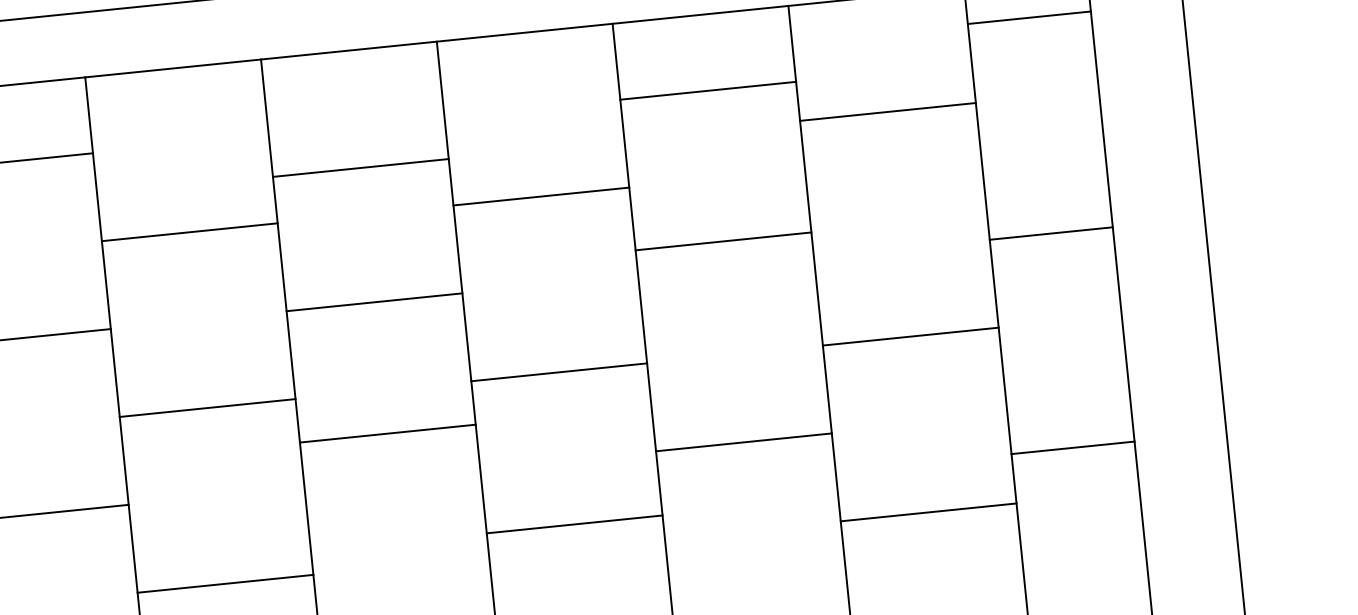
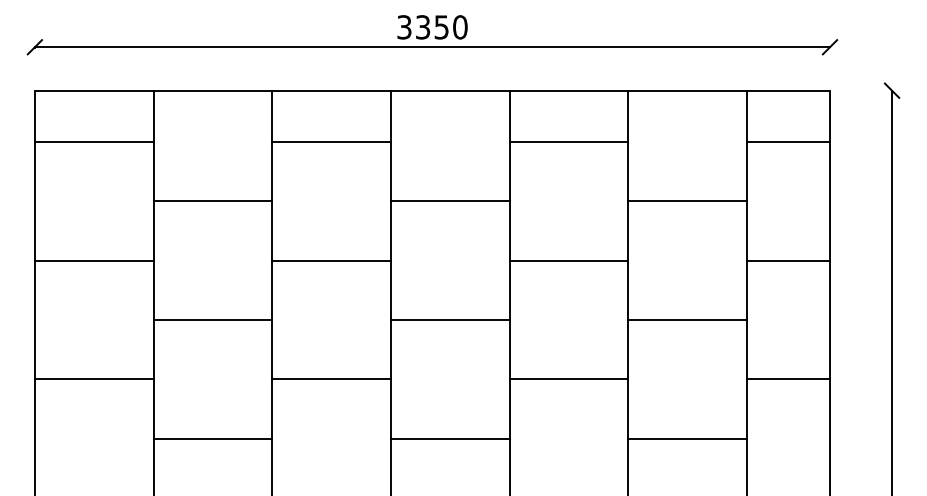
line: (1029, 17) -> (788, 141), moved
line: (887, 112) -> (687, 201), moved
line: (360, 167) -> (331, 141), moved
line: (722, 241) -> (568, 260), moved
line: (387, 433) -> (331, 379), moved
line: (1073, 448) -> (788, 379), moved
line: (573, 524) -> (449, 438), moved

